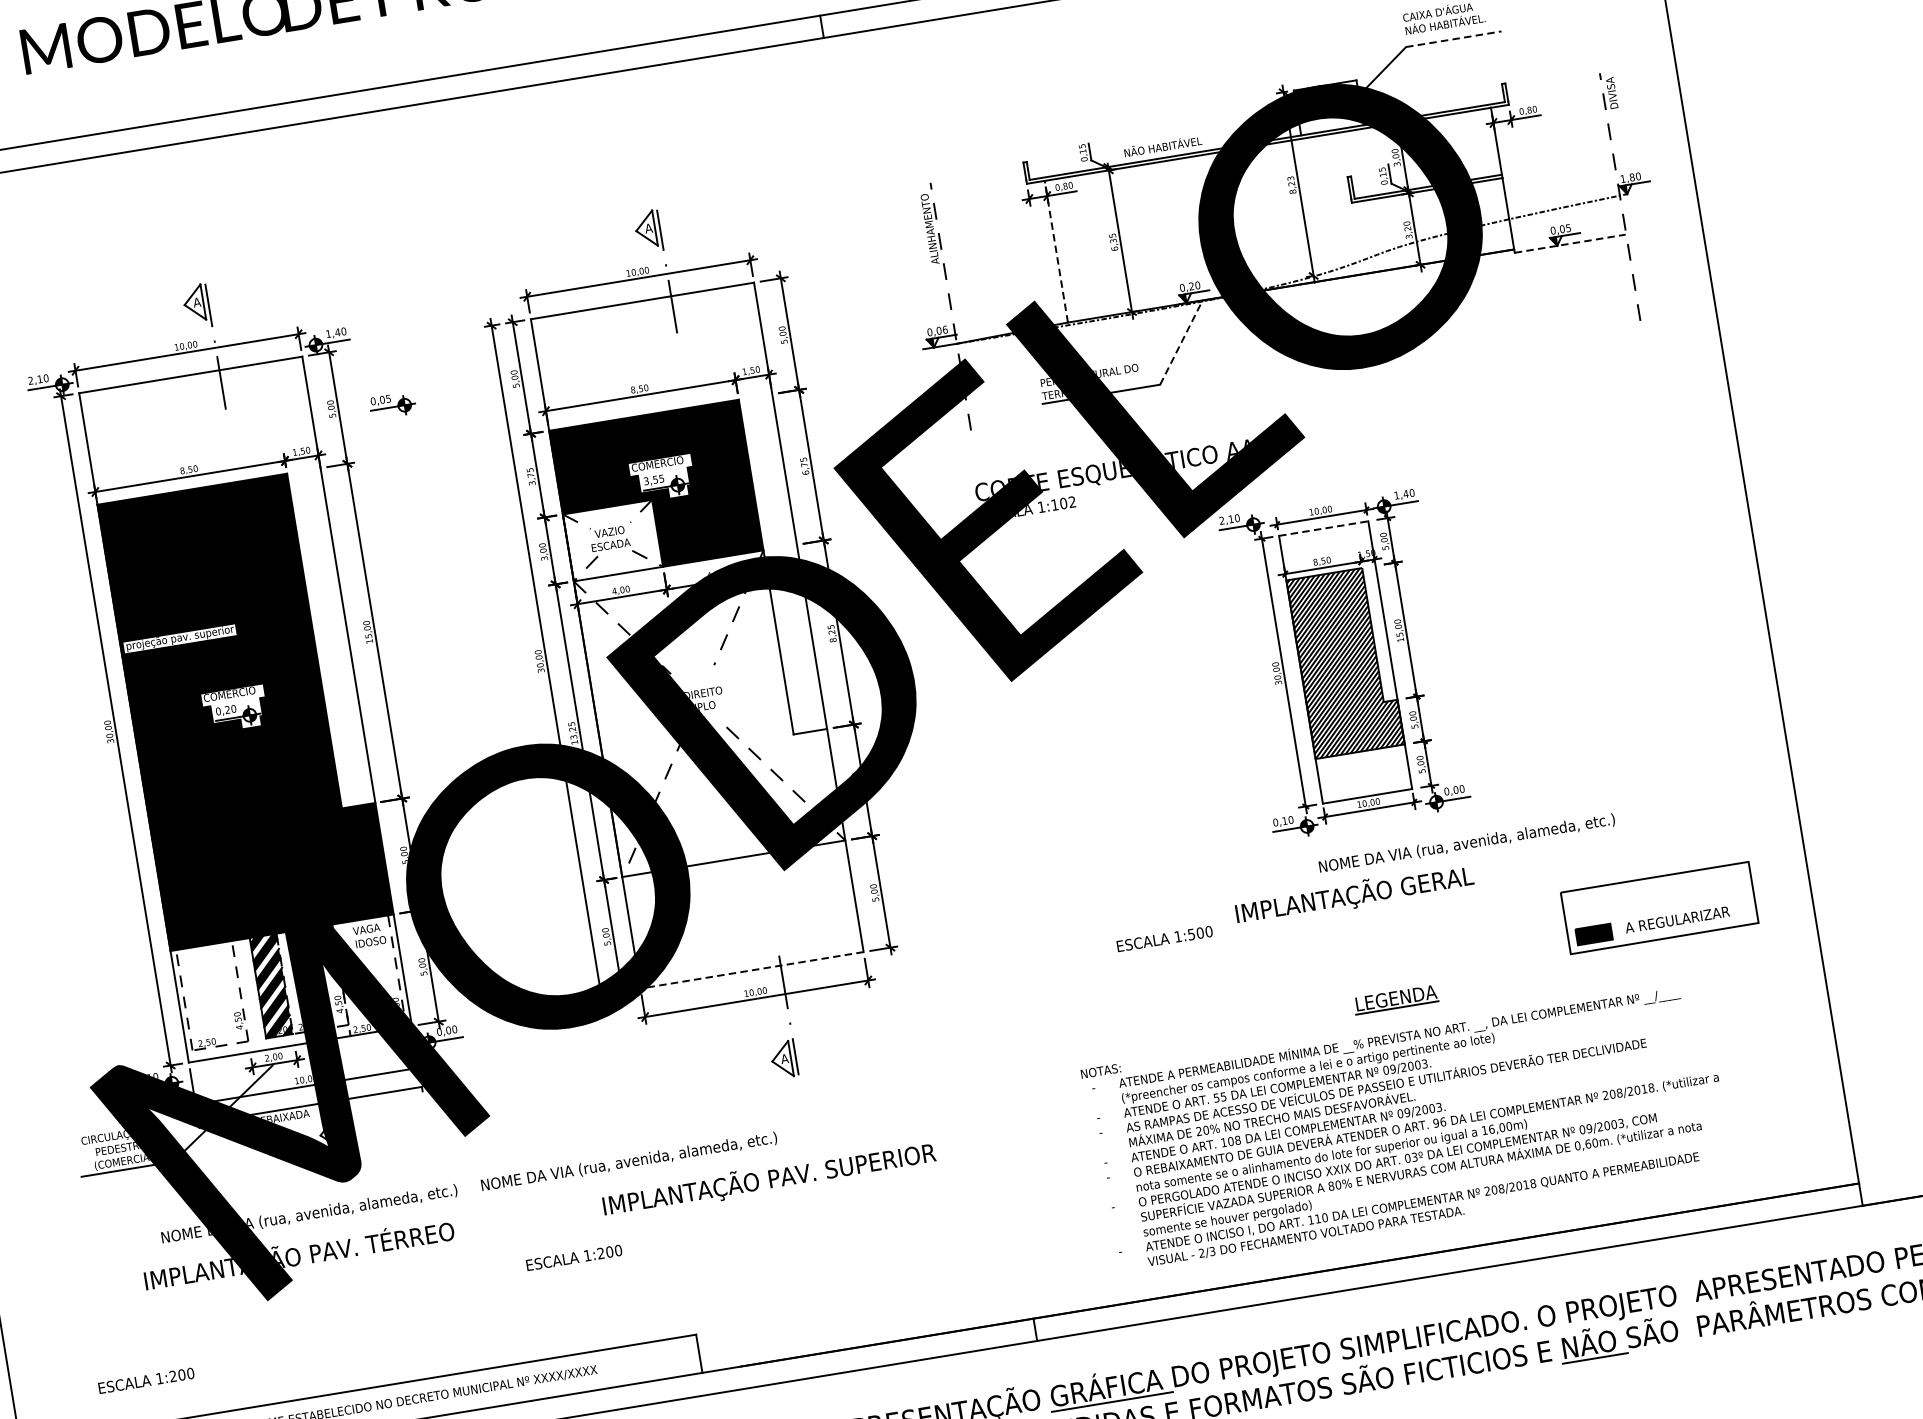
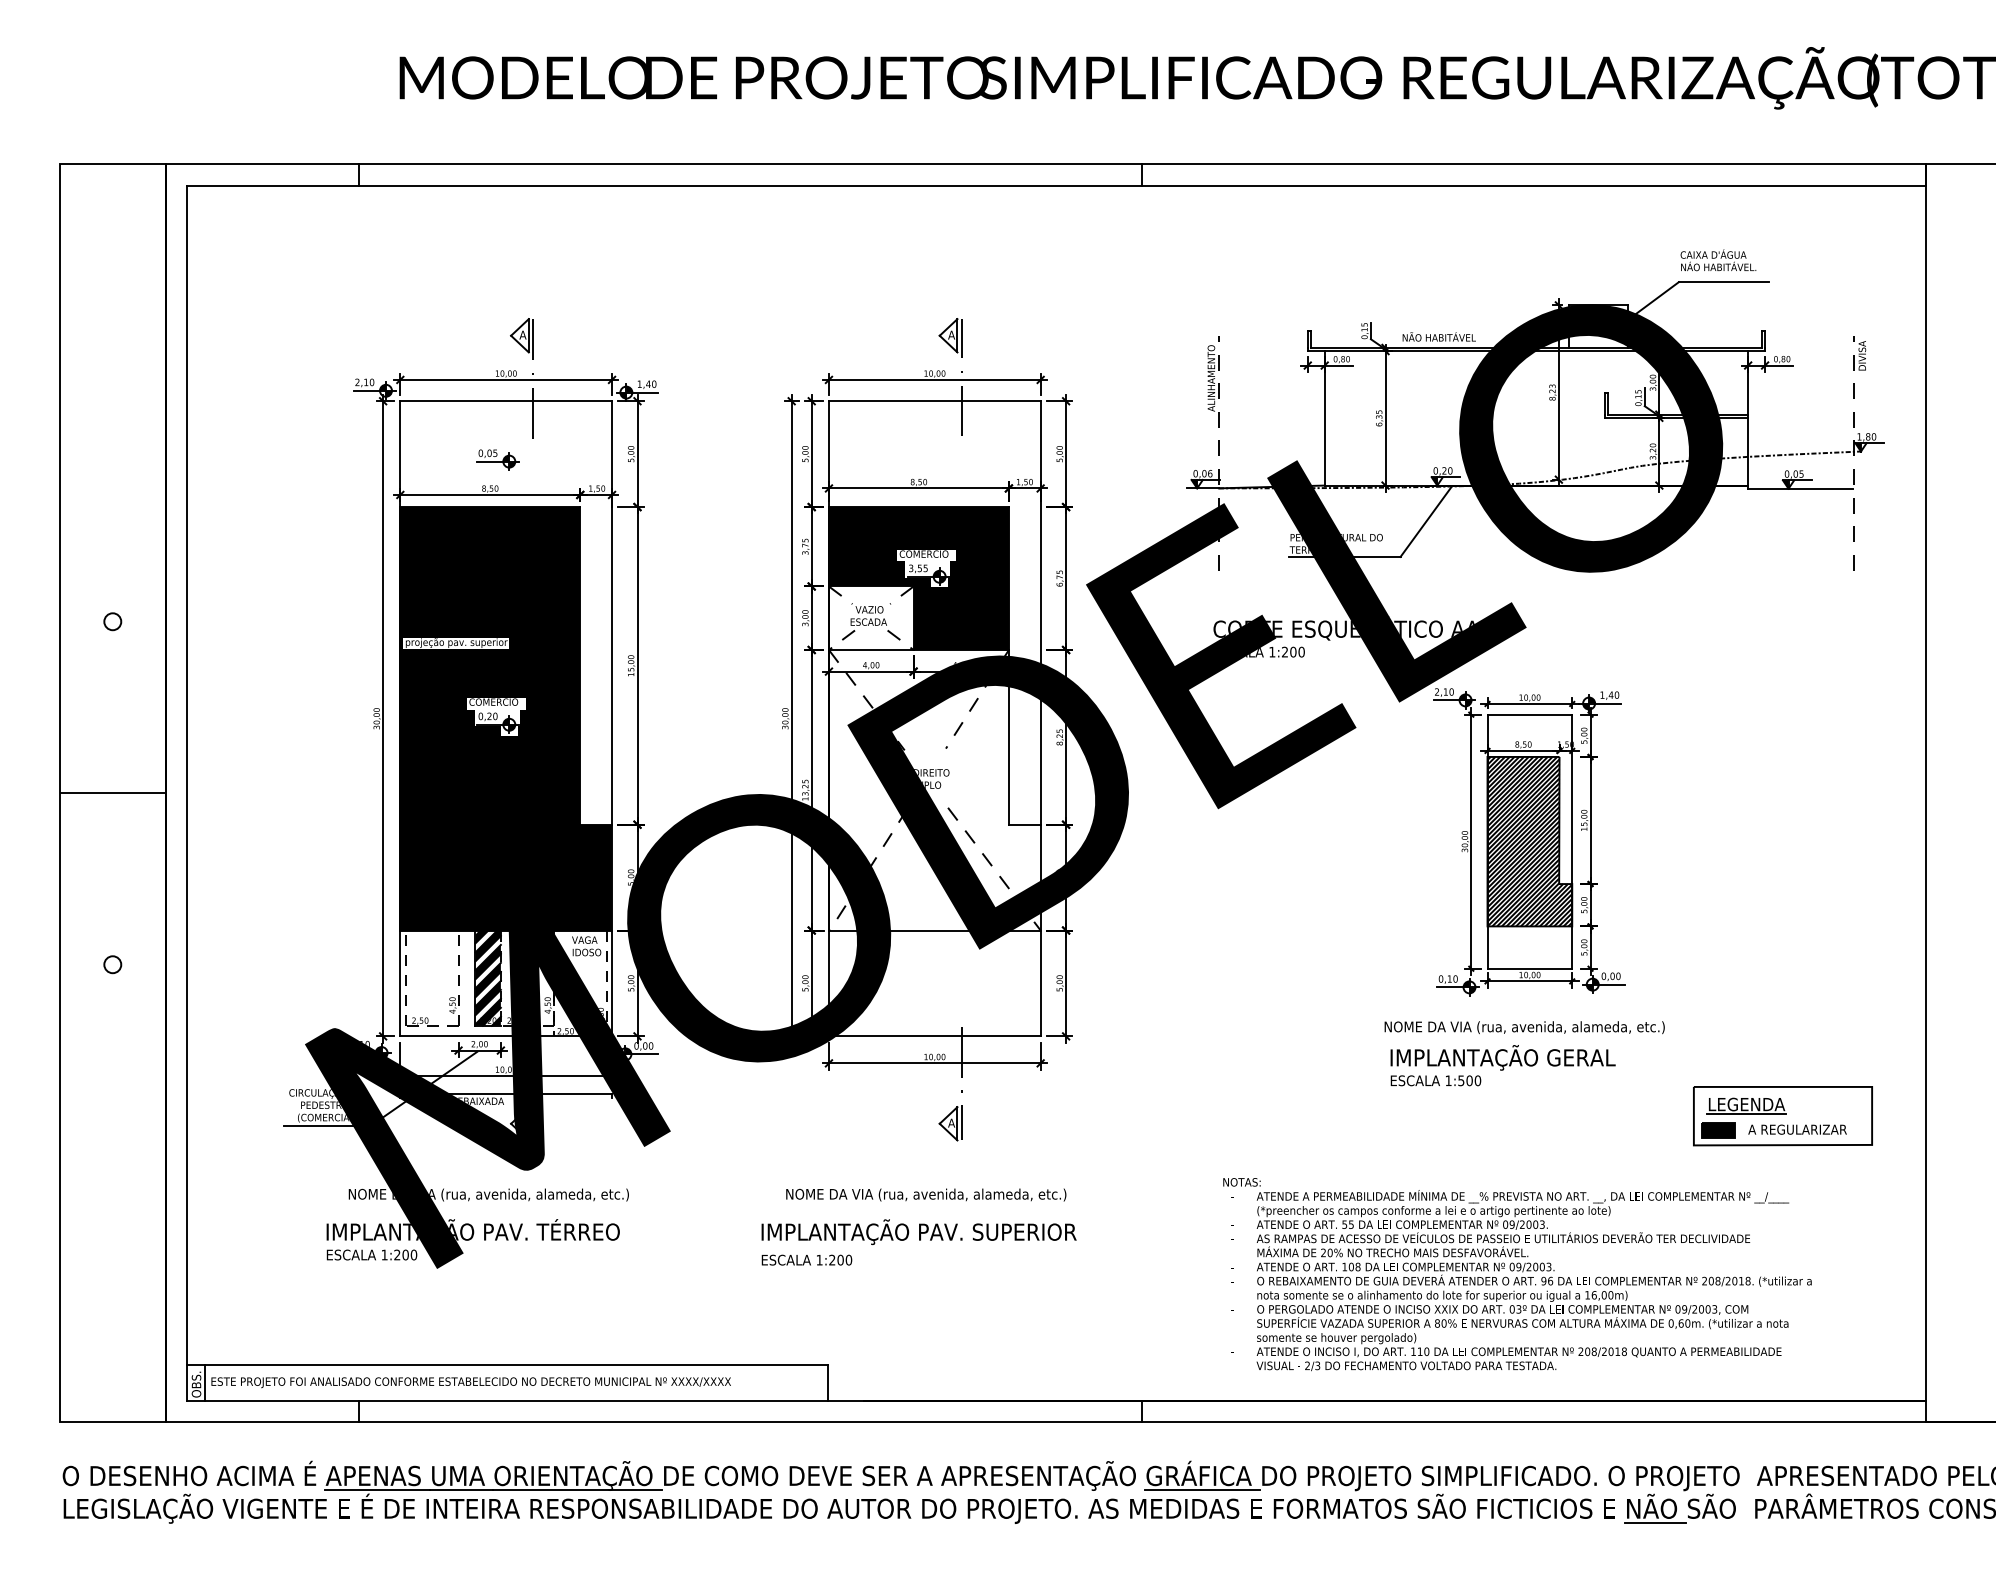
line: (1454, 39) -> (1724, 282), dashed -> solid
line: (1569, 243) -> (1800, 488), dashed -> solid
line: (1055, 250) -> (1324, 417), dashed -> solid
line: (1181, 342) -> (1426, 521), dashed -> solid
part: (391, 405) -> (497, 459), moved
text: (1063, 502) -> (1293, 651), 1:102 -> 1:200
line: (1324, 528) -> (1530, 714), dashed -> solid
text: (1466, 843) -> (1524, 1027), moved
text: (1164, 938) -> (1435, 1080), moved
line: (751, 970) -> (934, 1036), dashed -> solid
part: (1396, 999) -> (1746, 1105), moved
text: (629, 1161) -> (926, 1194), moved
text: (573, 1257) -> (806, 1259), moved
text: (145, 1380) -> (371, 1254), moved

